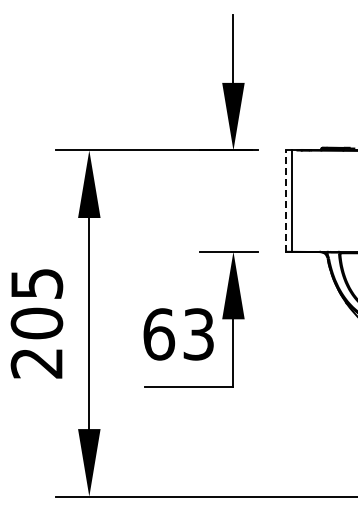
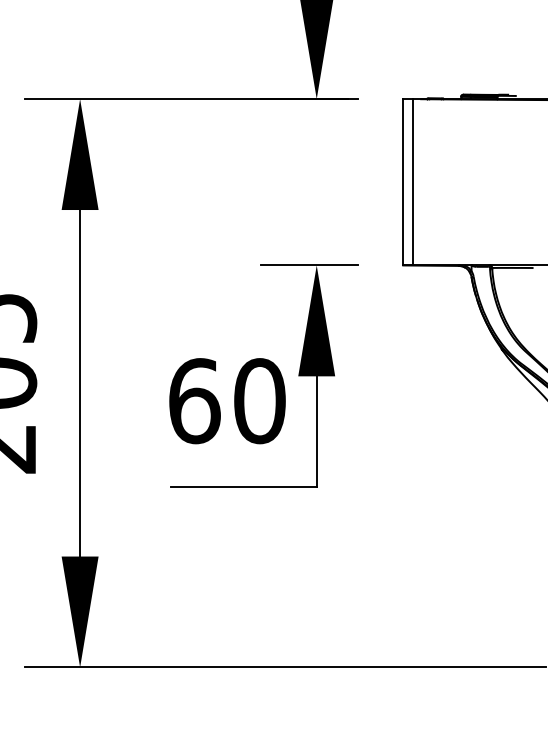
line: (286, 201) -> (403, 182), dashed -> solid
text: (198, 334) -> (259, 401), 63 -> 60

